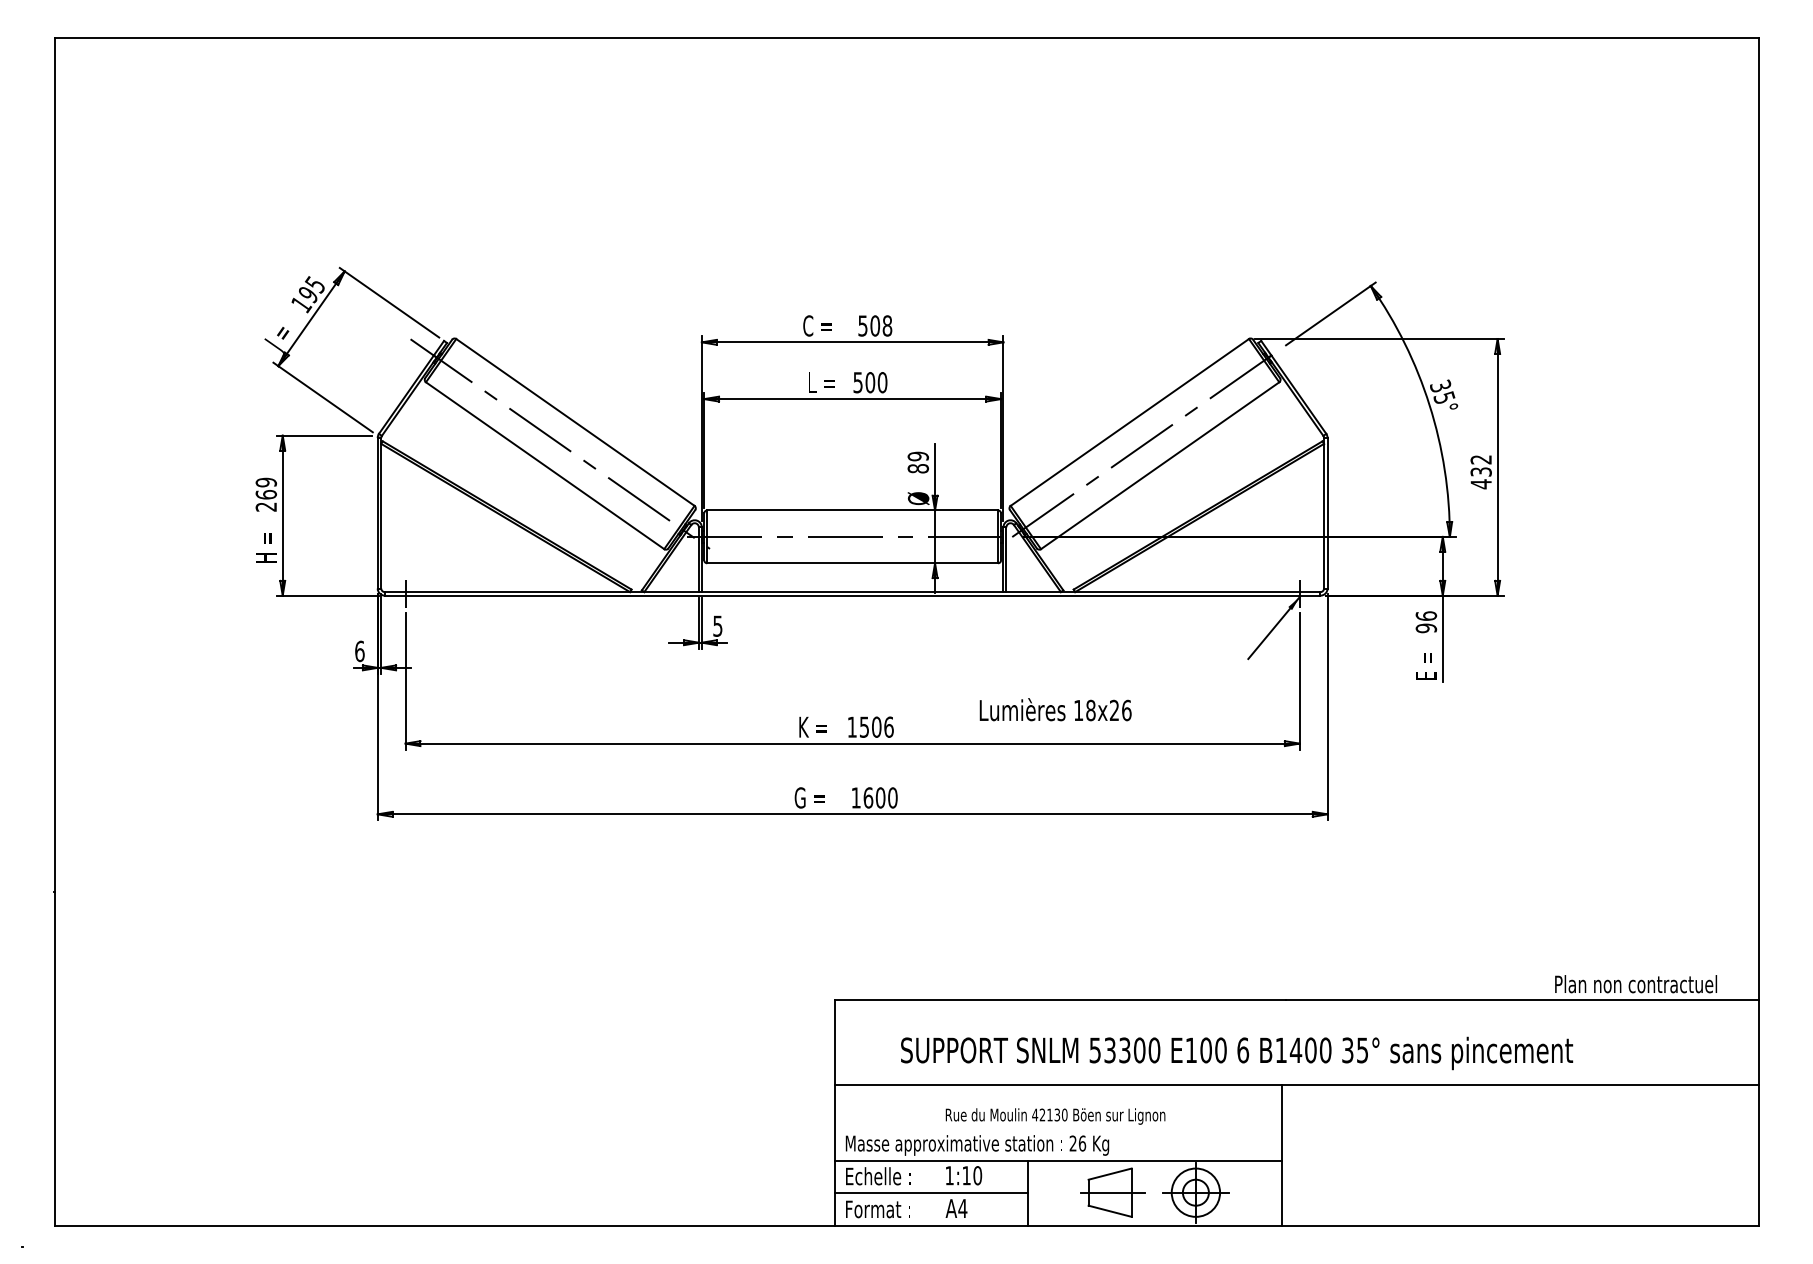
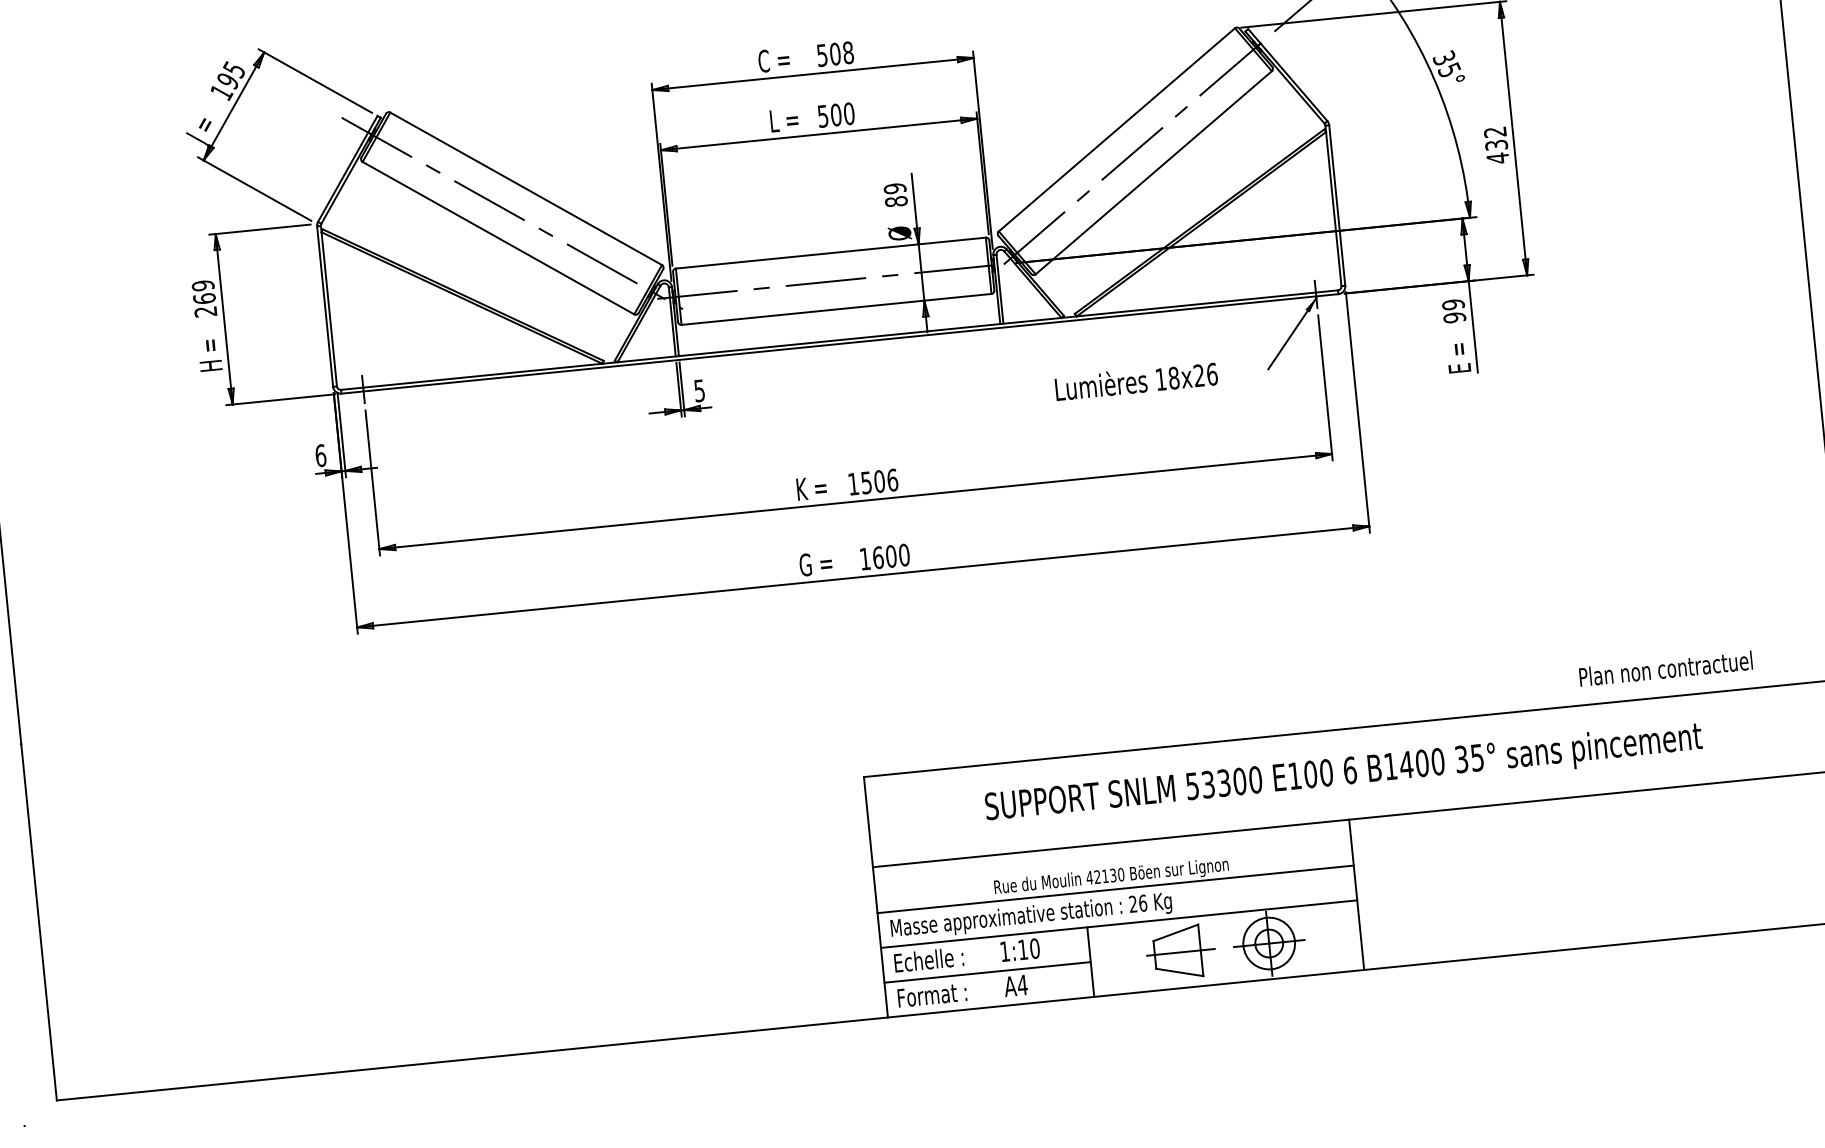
text: (1426, 615) -> (1453, 304), 96 -> 99
text: (1055, 709) -> (1136, 380), moved
text: (1636, 984) -> (1666, 669), moved
text: (1237, 1053) -> (1344, 774), moved
line: (1057, 1128) -> (1114, 889), added

